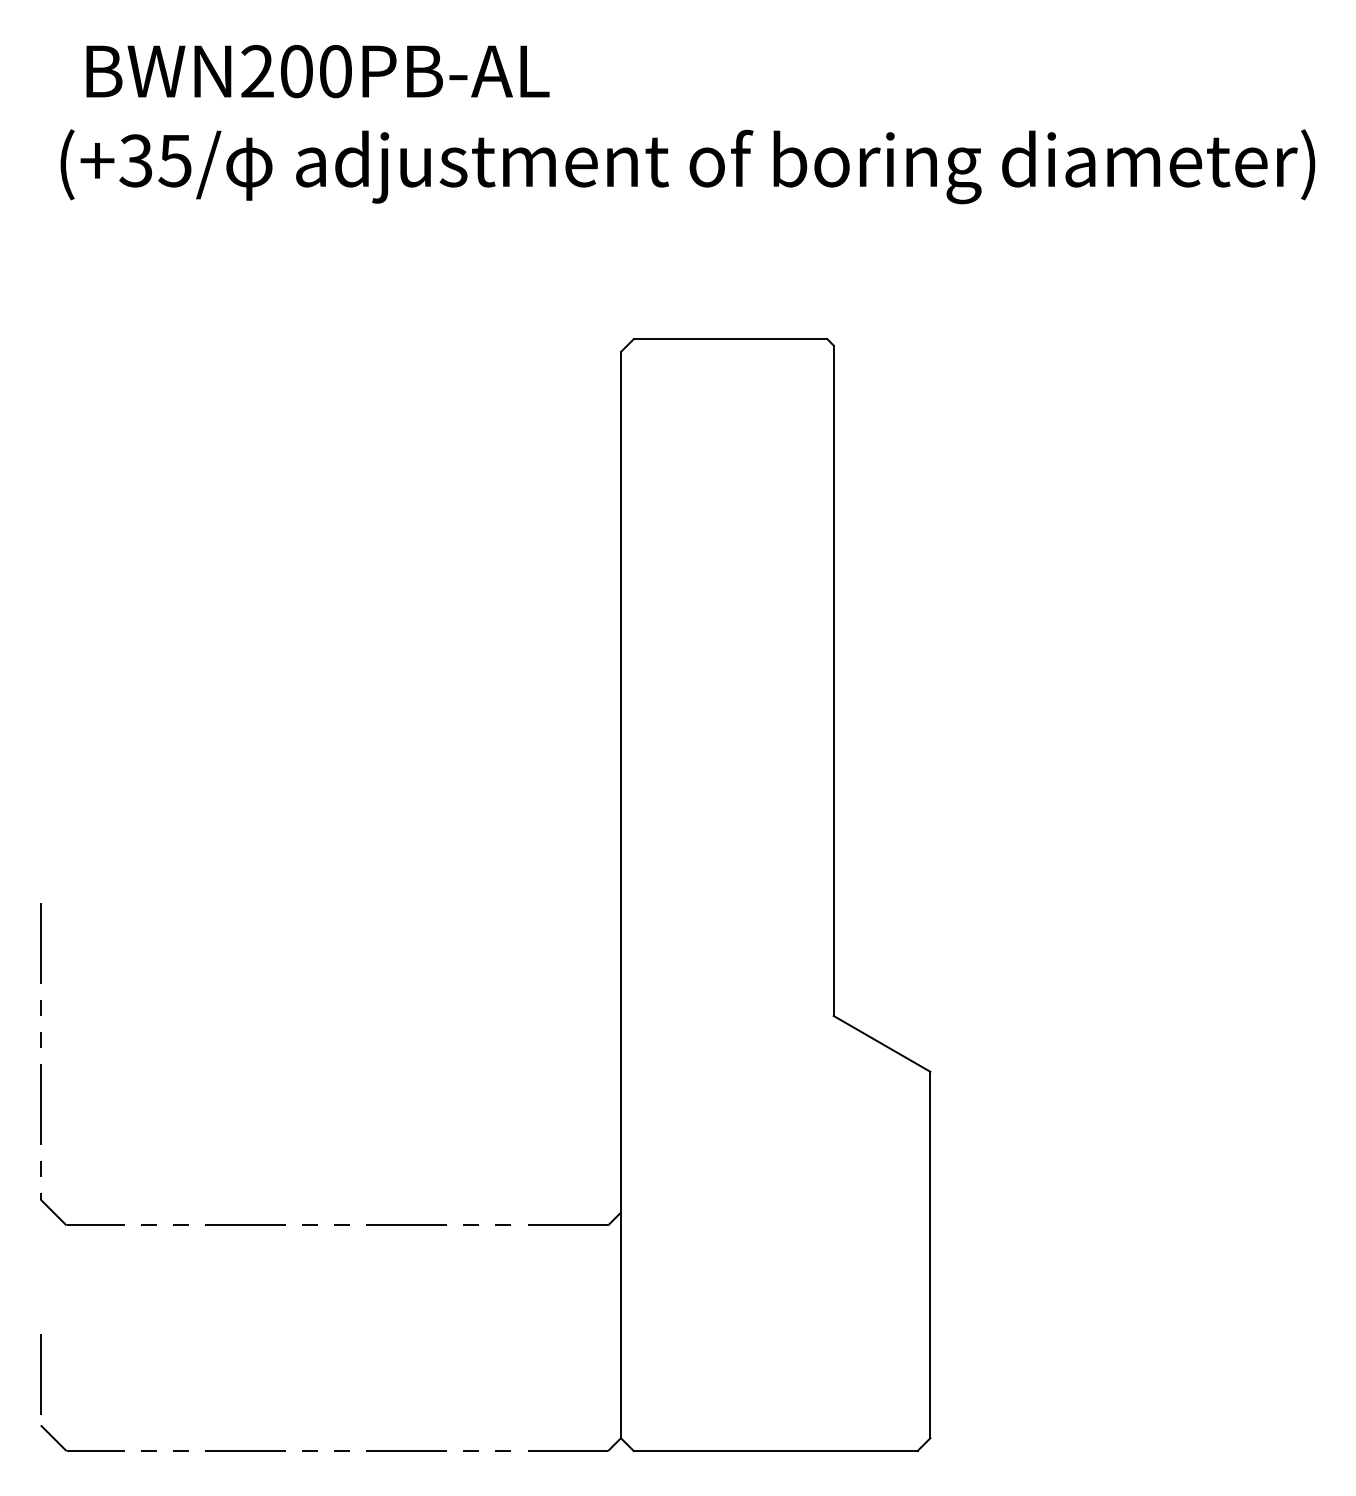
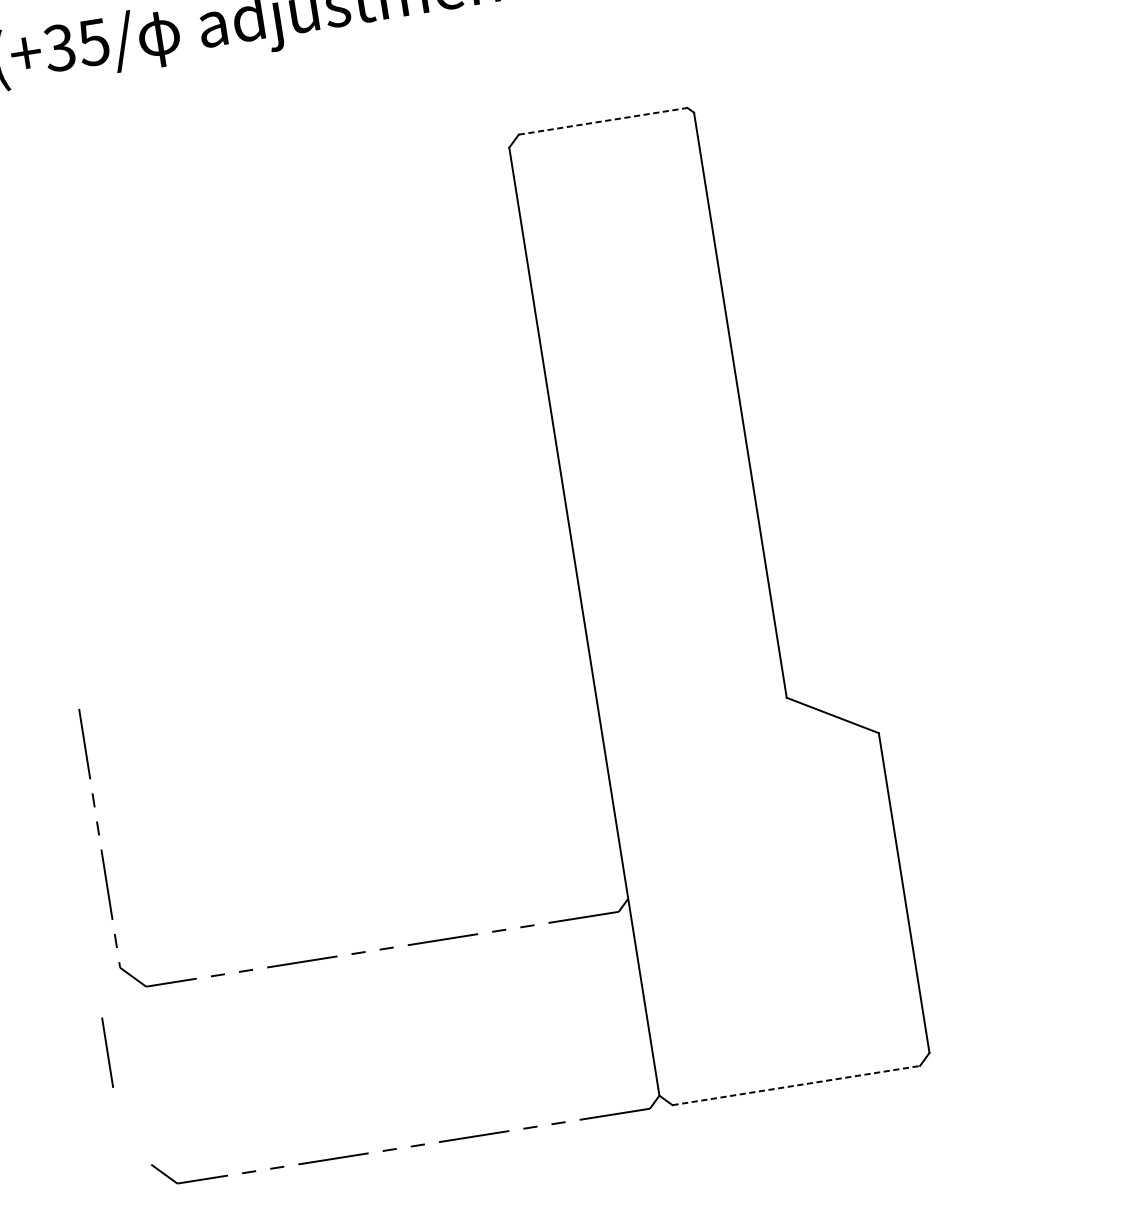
line: (730, 339) -> (603, 121), solid -> dashed
line: (40, 1374) -> (107, 1052), moved
line: (775, 1451) -> (796, 1085), solid -> dashed

